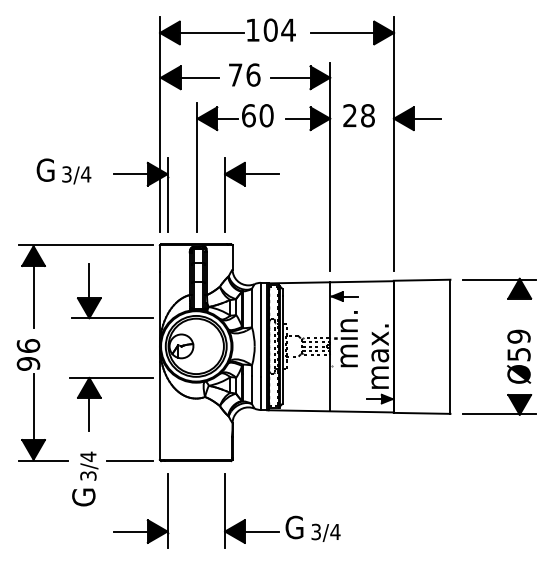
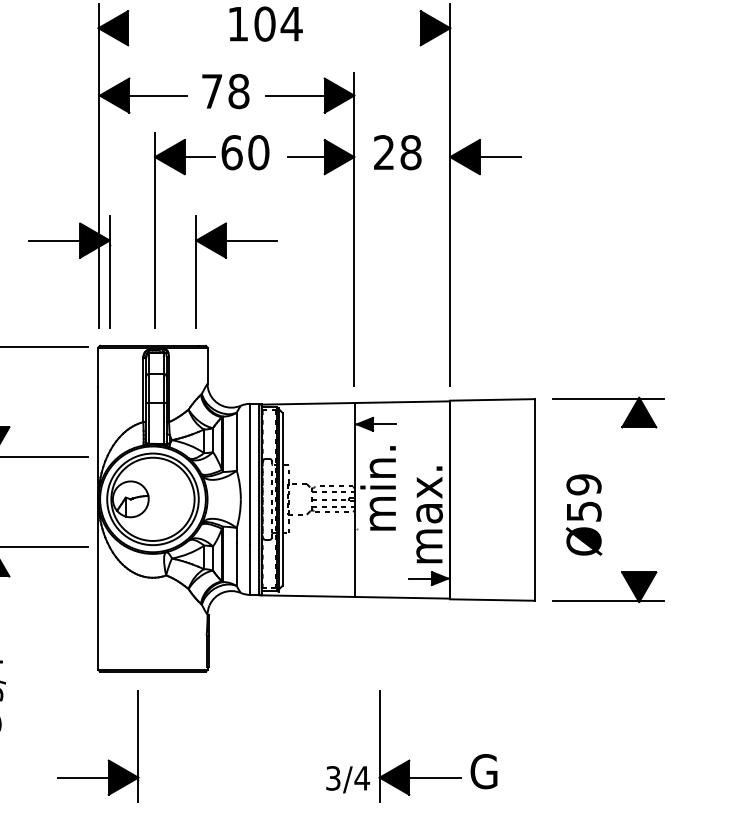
line: (208, 32) -> (171, 27), removed
line: (346, 32) -> (378, 27), removed
text: (253, 74) -> (239, 90), 76 -> 78
text: (519, 356) -> (584, 514), moved
line: (130, 461) -> (54, 672), removed
part: (147, 519) -> (108, 759), moved
part: (245, 519) -> (410, 759), moved

